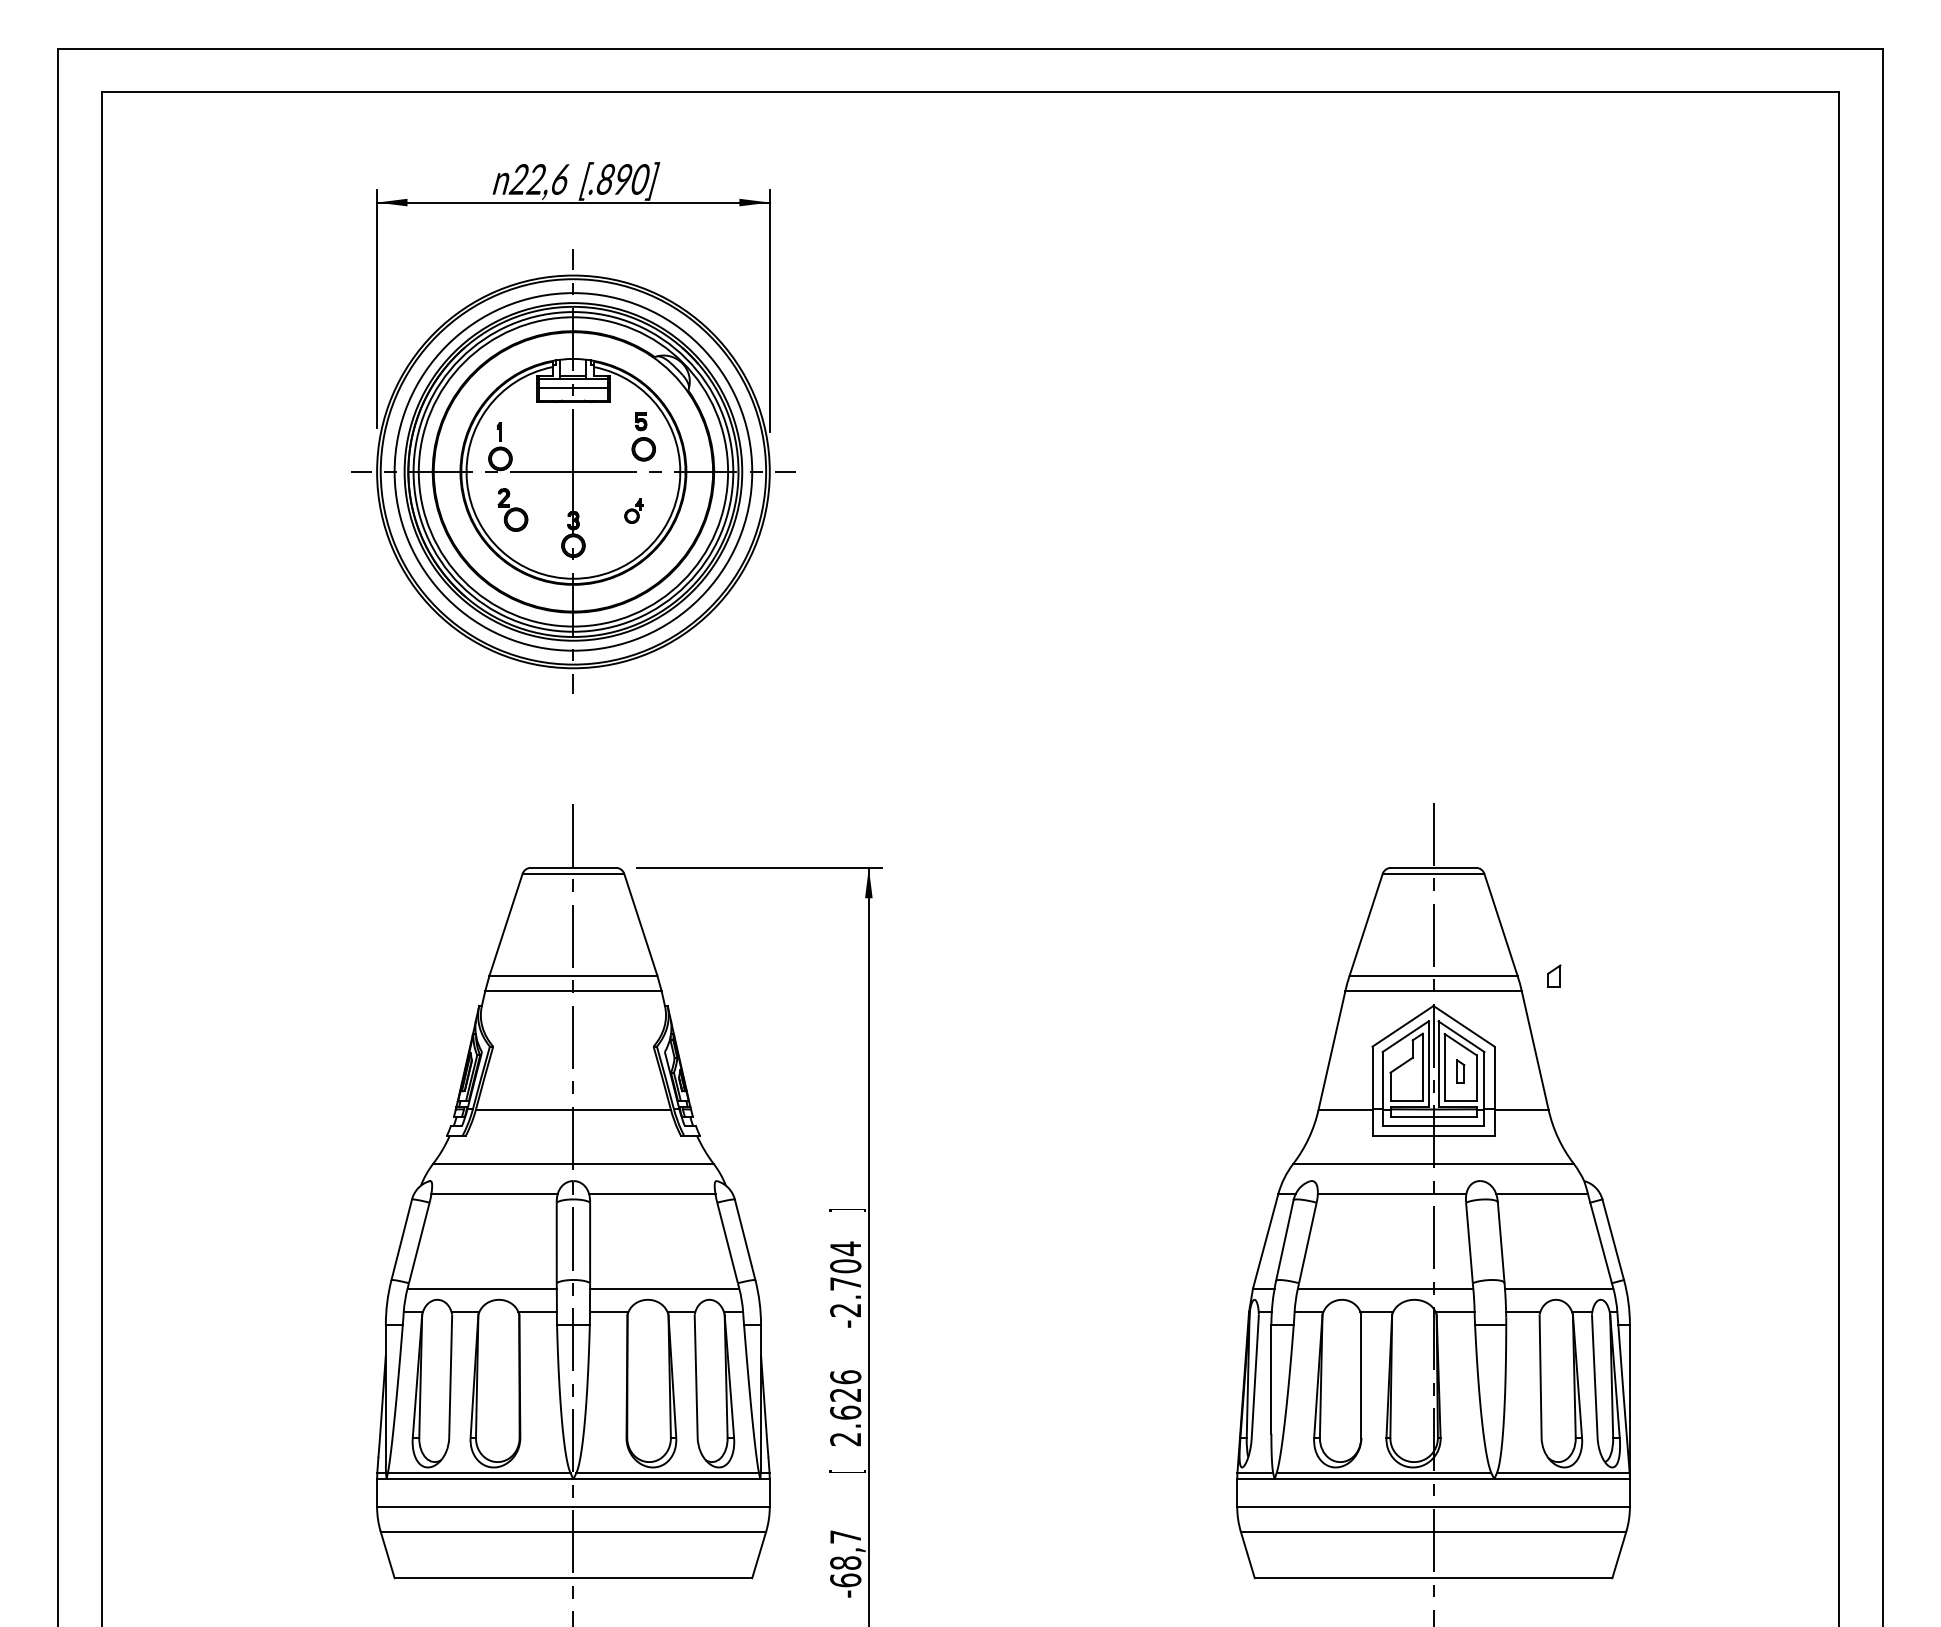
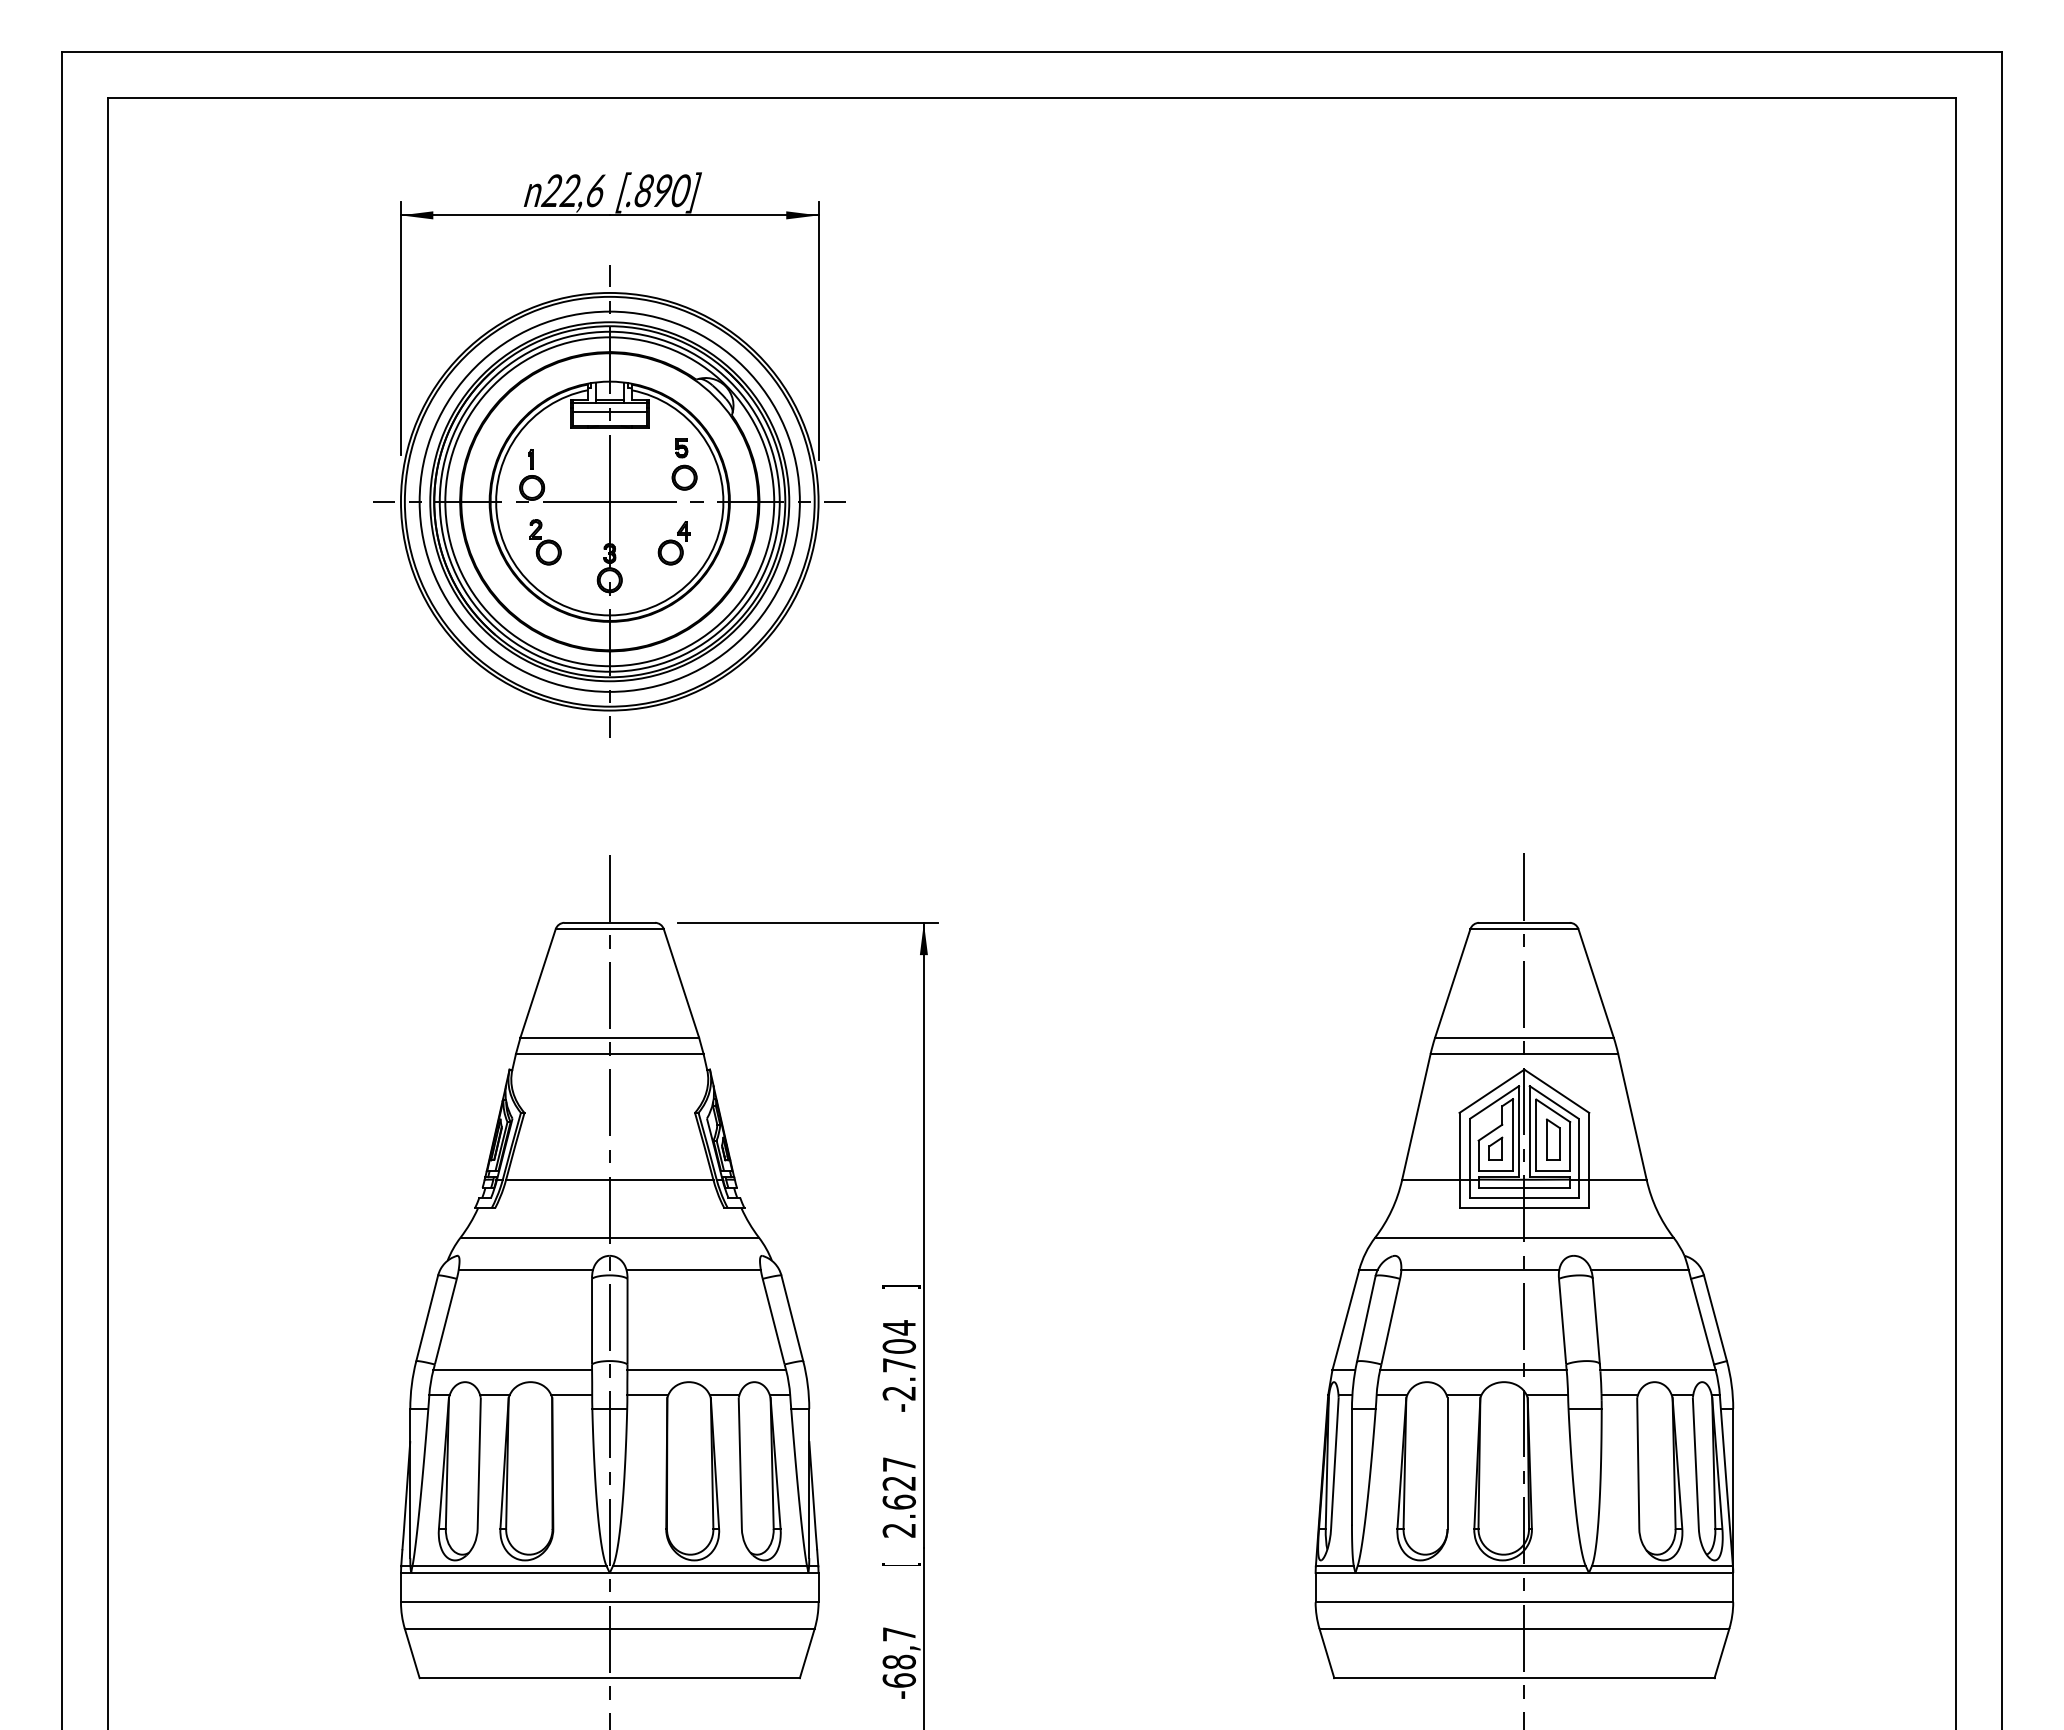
part: (633, 511) -> (673, 543), size x1.67
part: (1554, 975) -> (1495, 1148), moved
part: (1460, 1071) -> (1553, 1139), size x1.67
text: (845, 1377) -> (899, 1464), 2.626 -> 2.627

